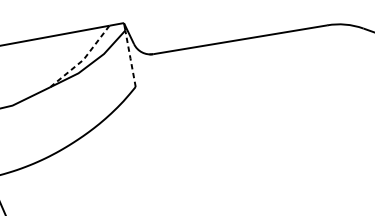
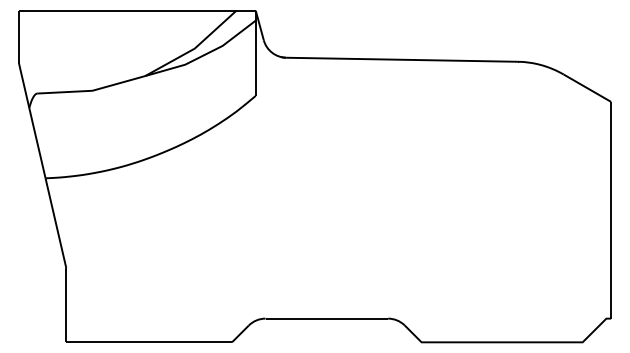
line: (130, 58) -> (255, 58), dashed -> solid
line: (83, 59) -> (194, 48), dashed -> solid

